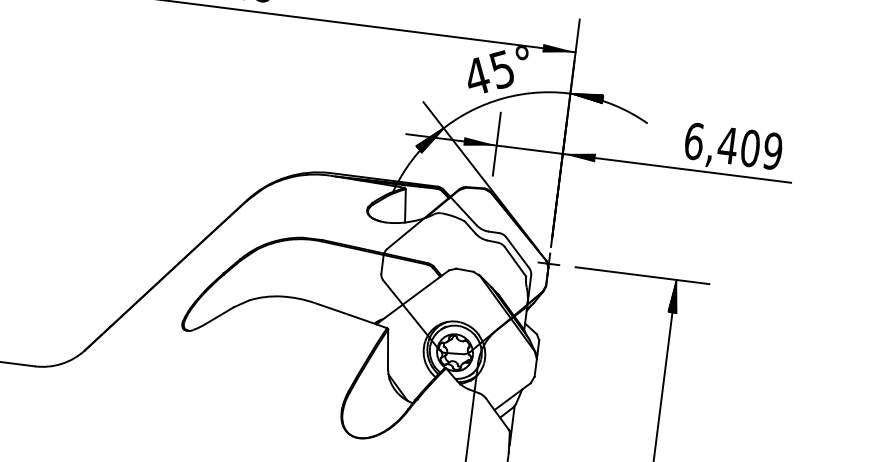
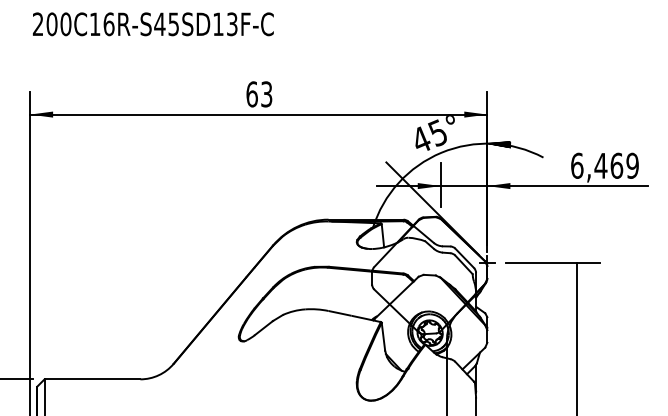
hatch: (429, 139) -> (393, 187), removed
text: (750, 147) -> (616, 165), 6,409 -> 6,469
hatch: (675, 295) -> (577, 274), removed

